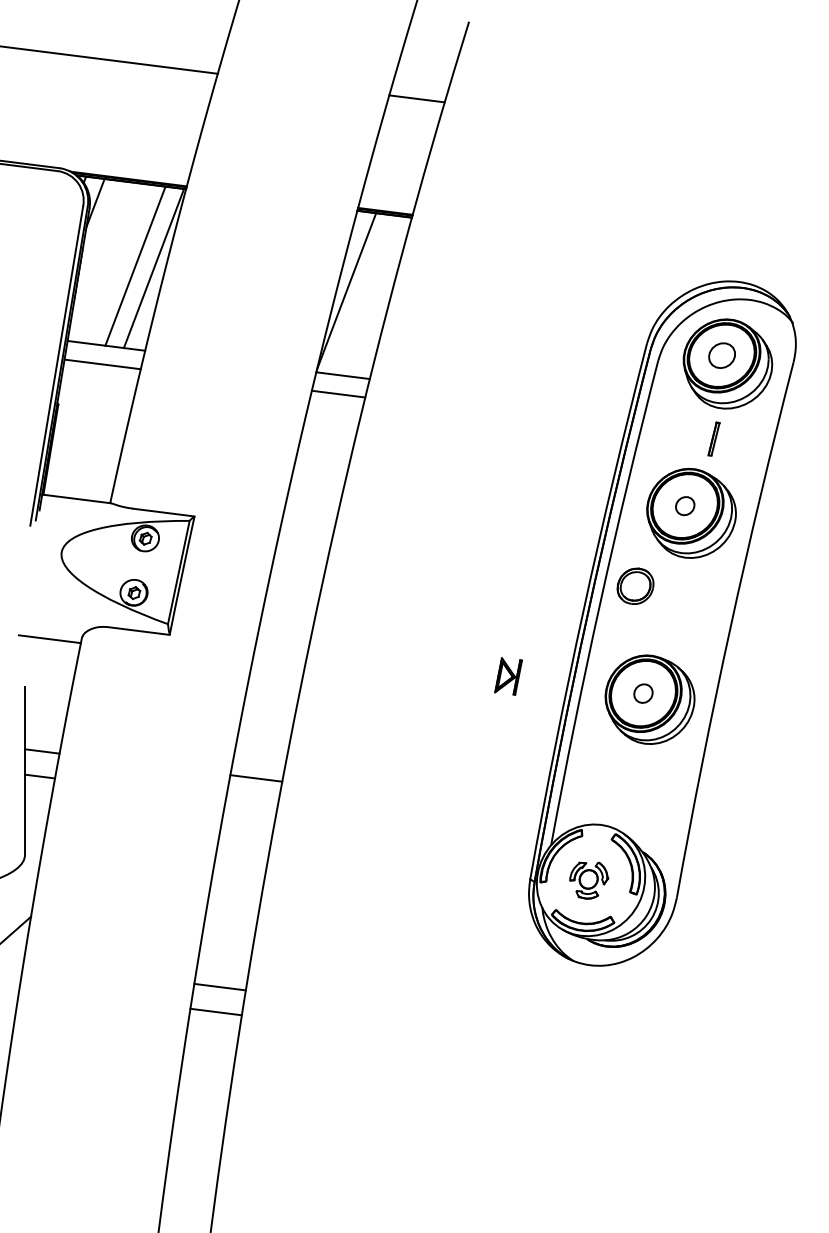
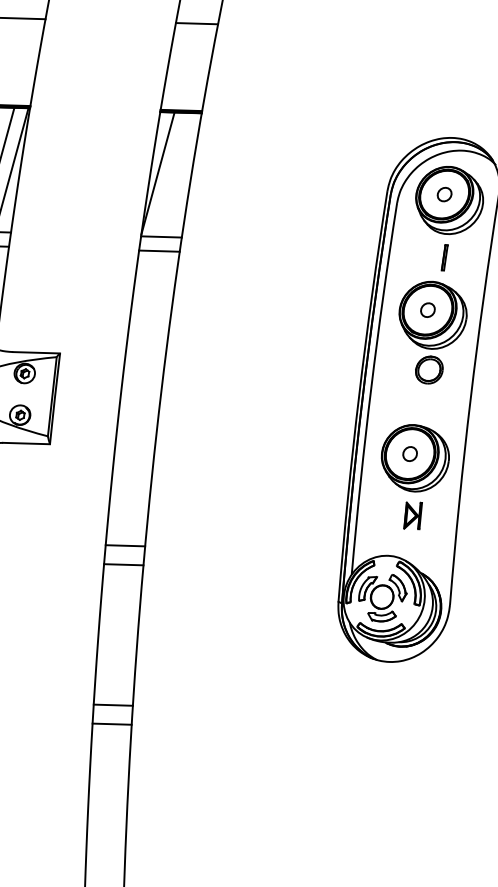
part: (721, 355) -> (444, 194), size x0.71
part: (635, 585) -> (429, 369), moved
part: (508, 676) -> (413, 515), moved
line: (251, 802) -> (123, 564), added
part: (588, 880) -> (382, 598), size x1.67

